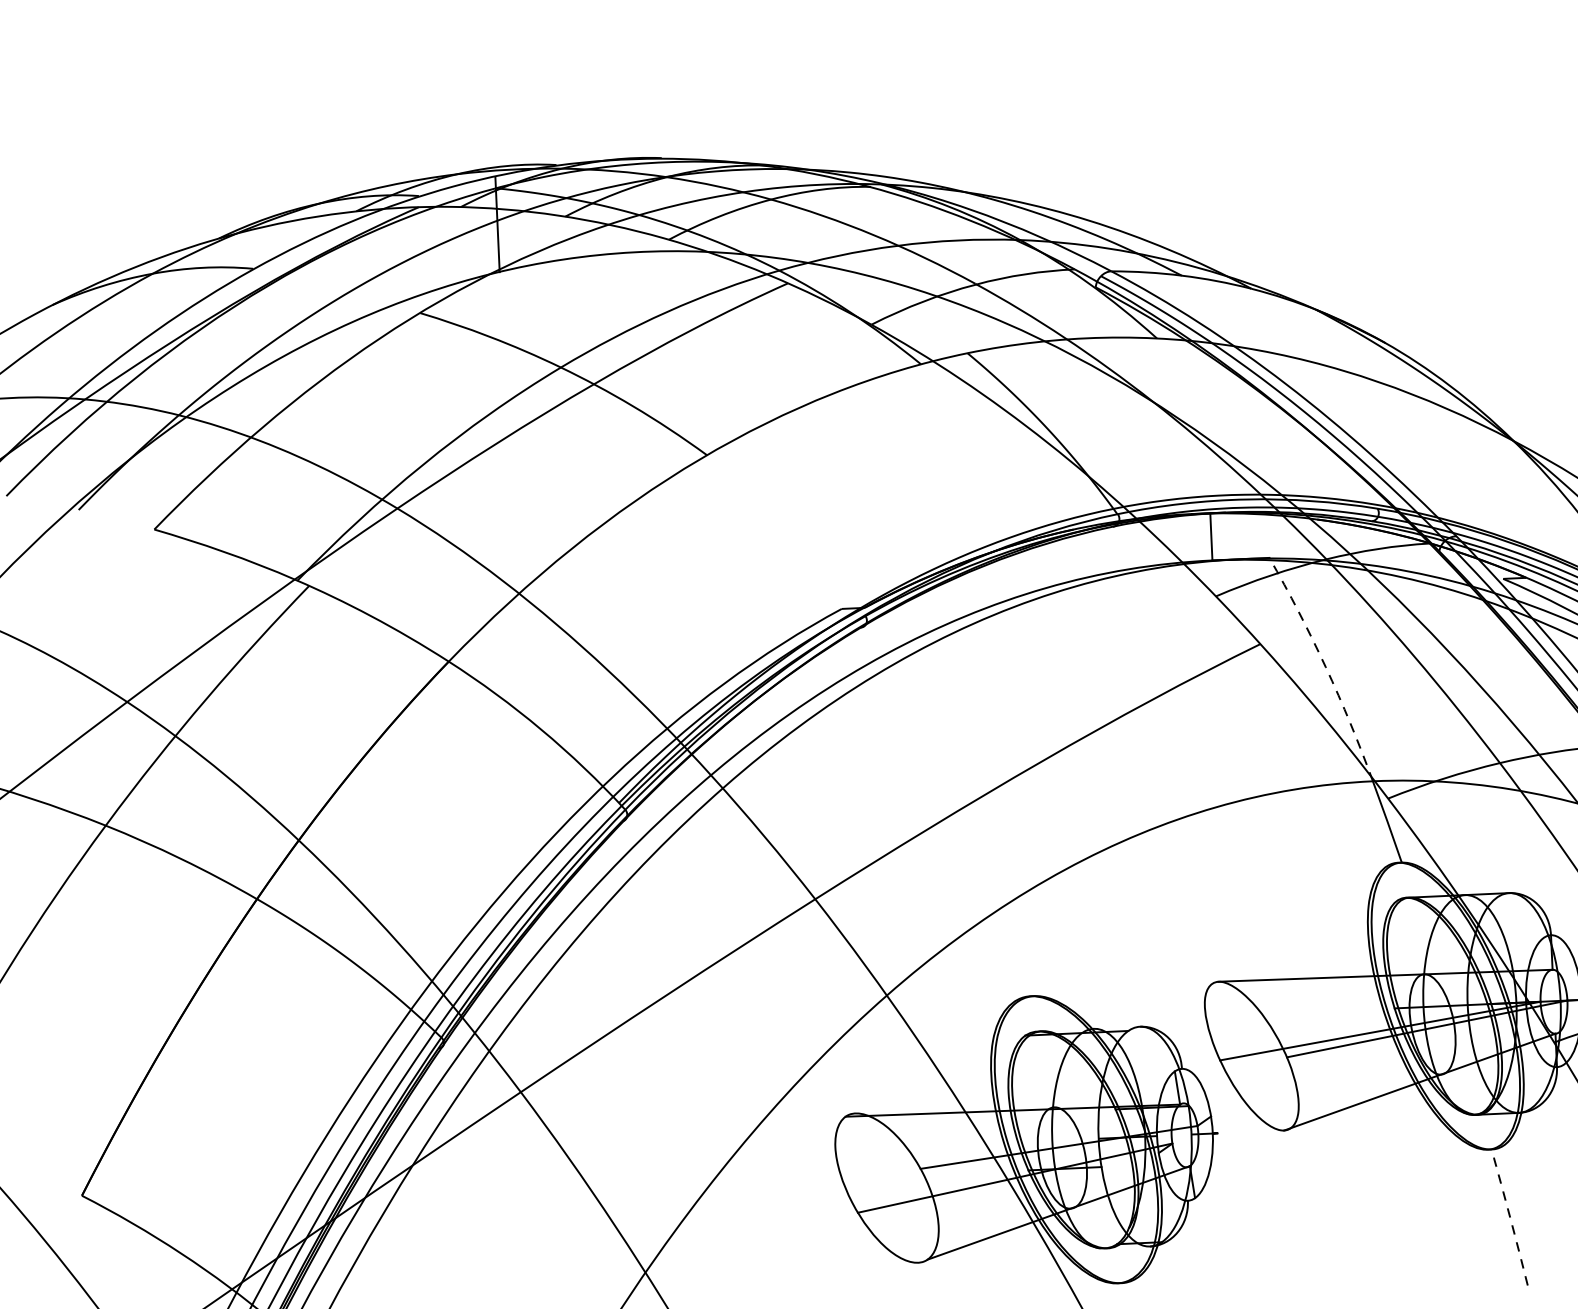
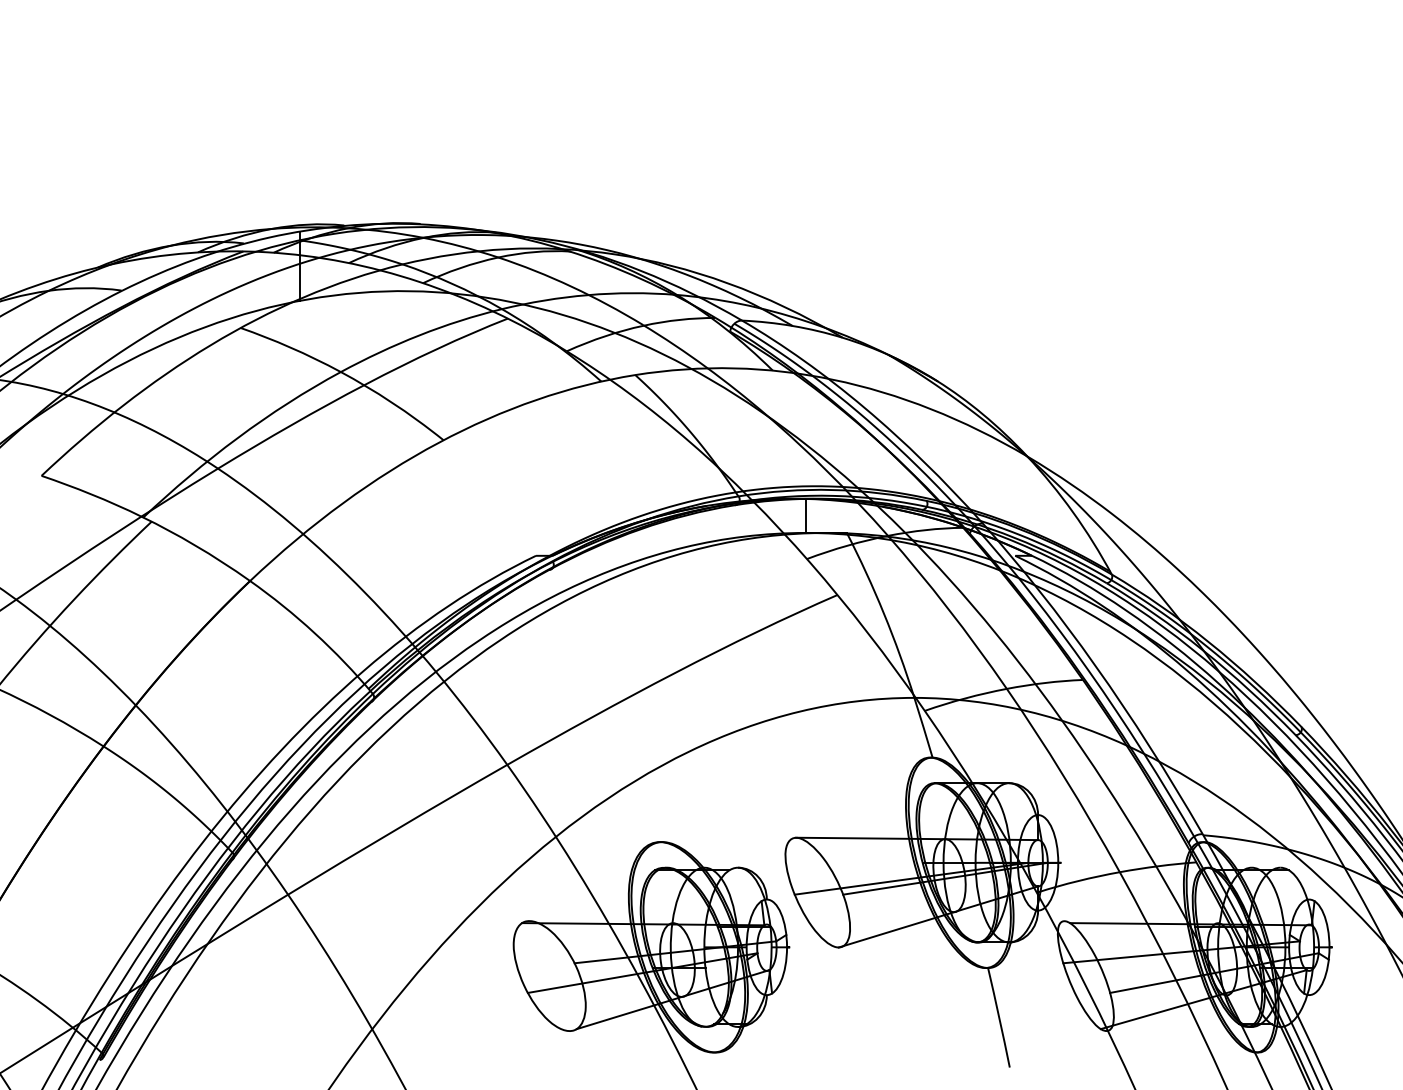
arc: (1326, 666) -> (884, 613), dashed -> solid
arc: (1510, 1217) -> (999, 1017), dashed -> solid

